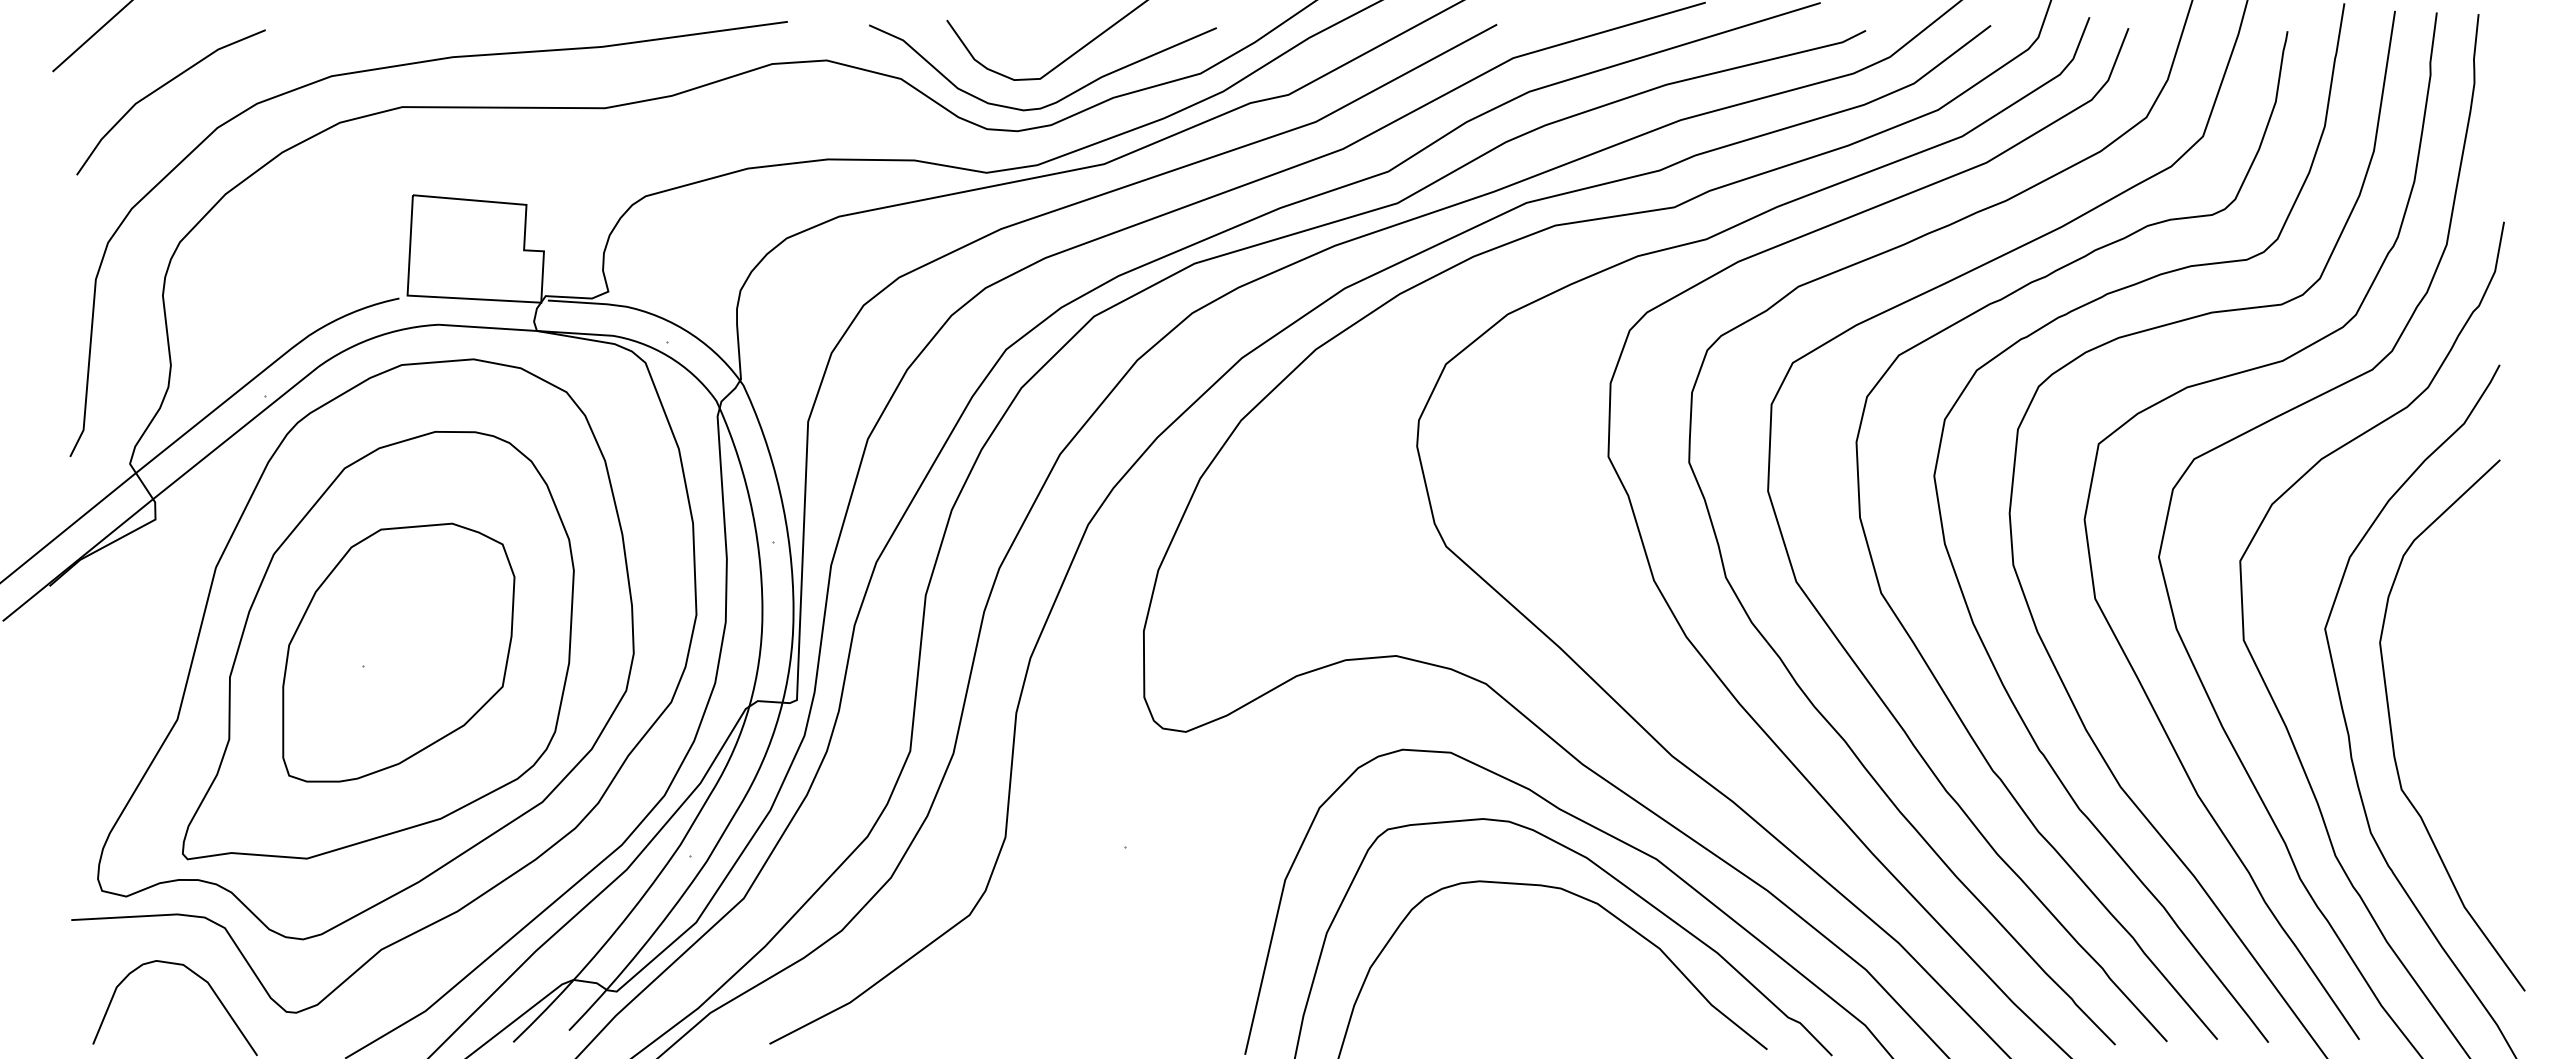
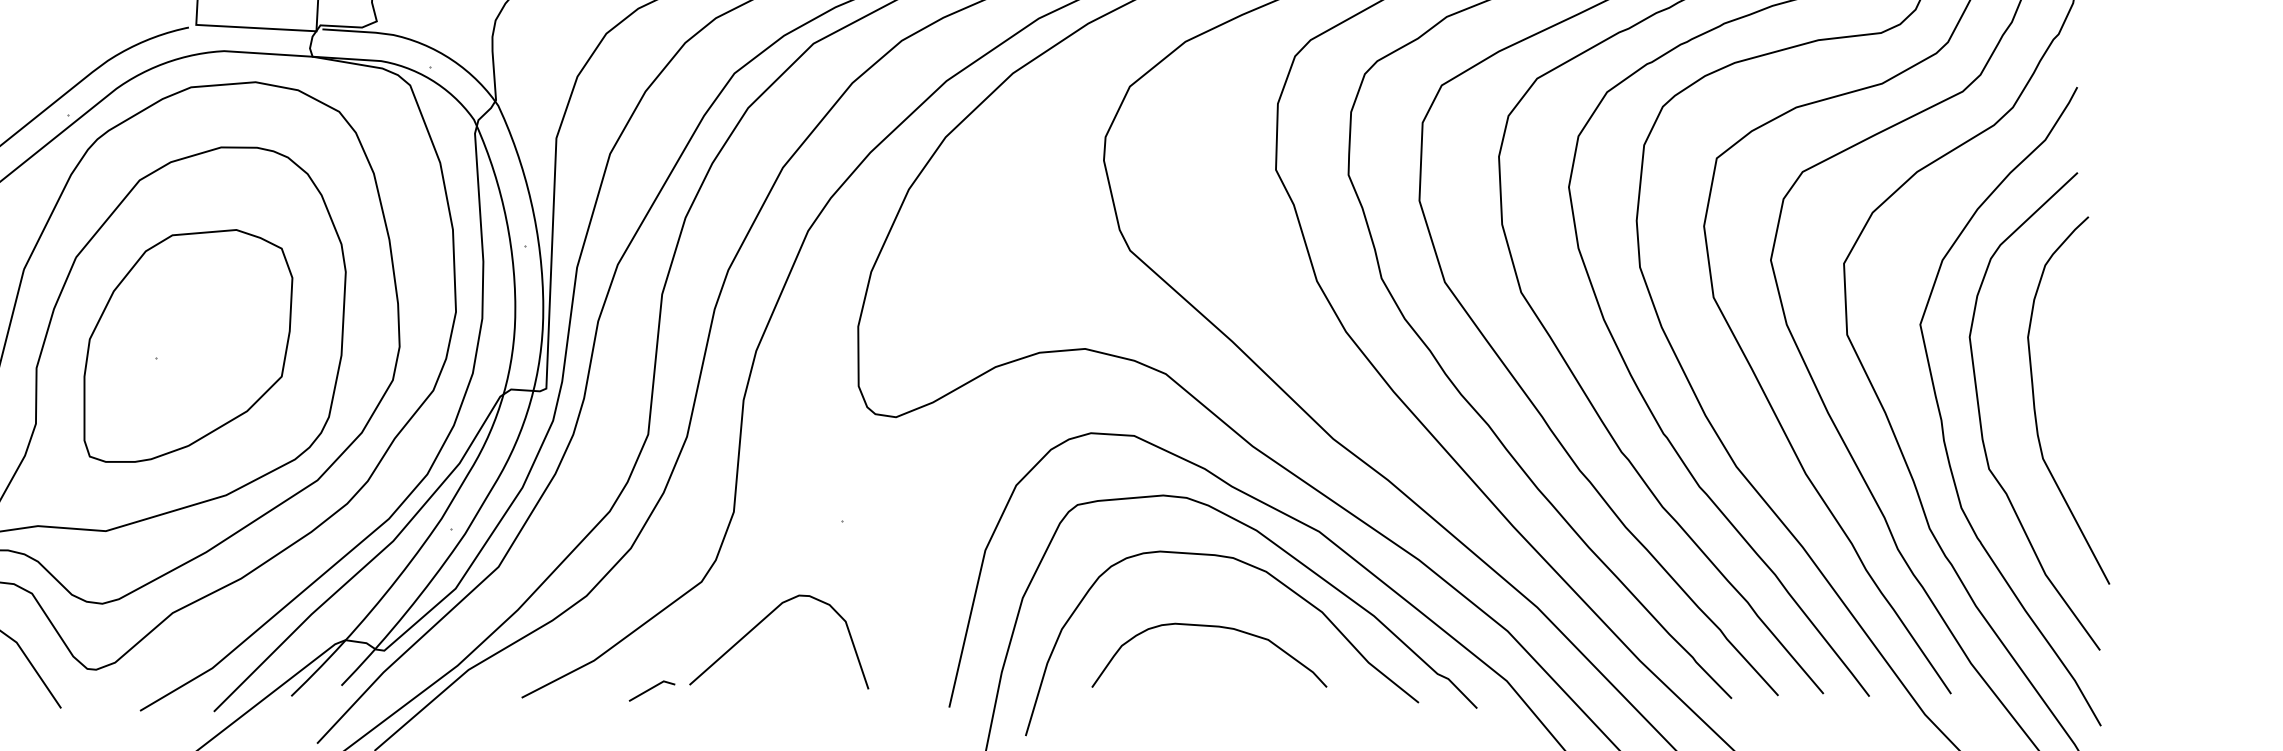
curve: (2452, 713) -> (2034, 400), added
curve: (1036, 960) -> (761, 622), added
curve: (1535, 965) -> (1210, 627), added
line: (914, 1034) -> (652, 689), added

